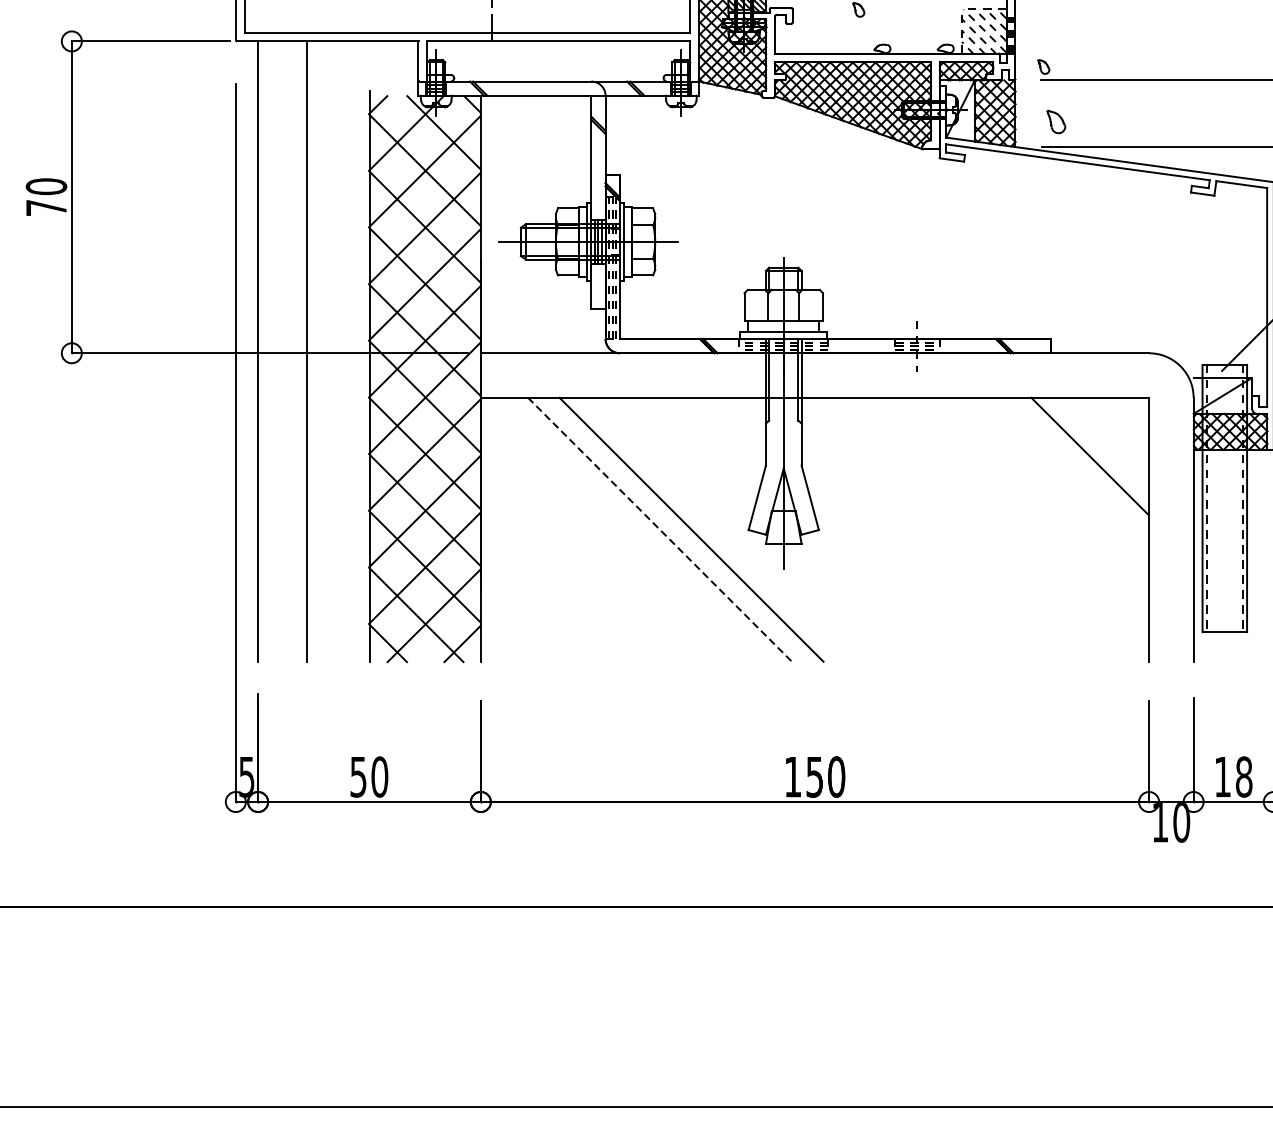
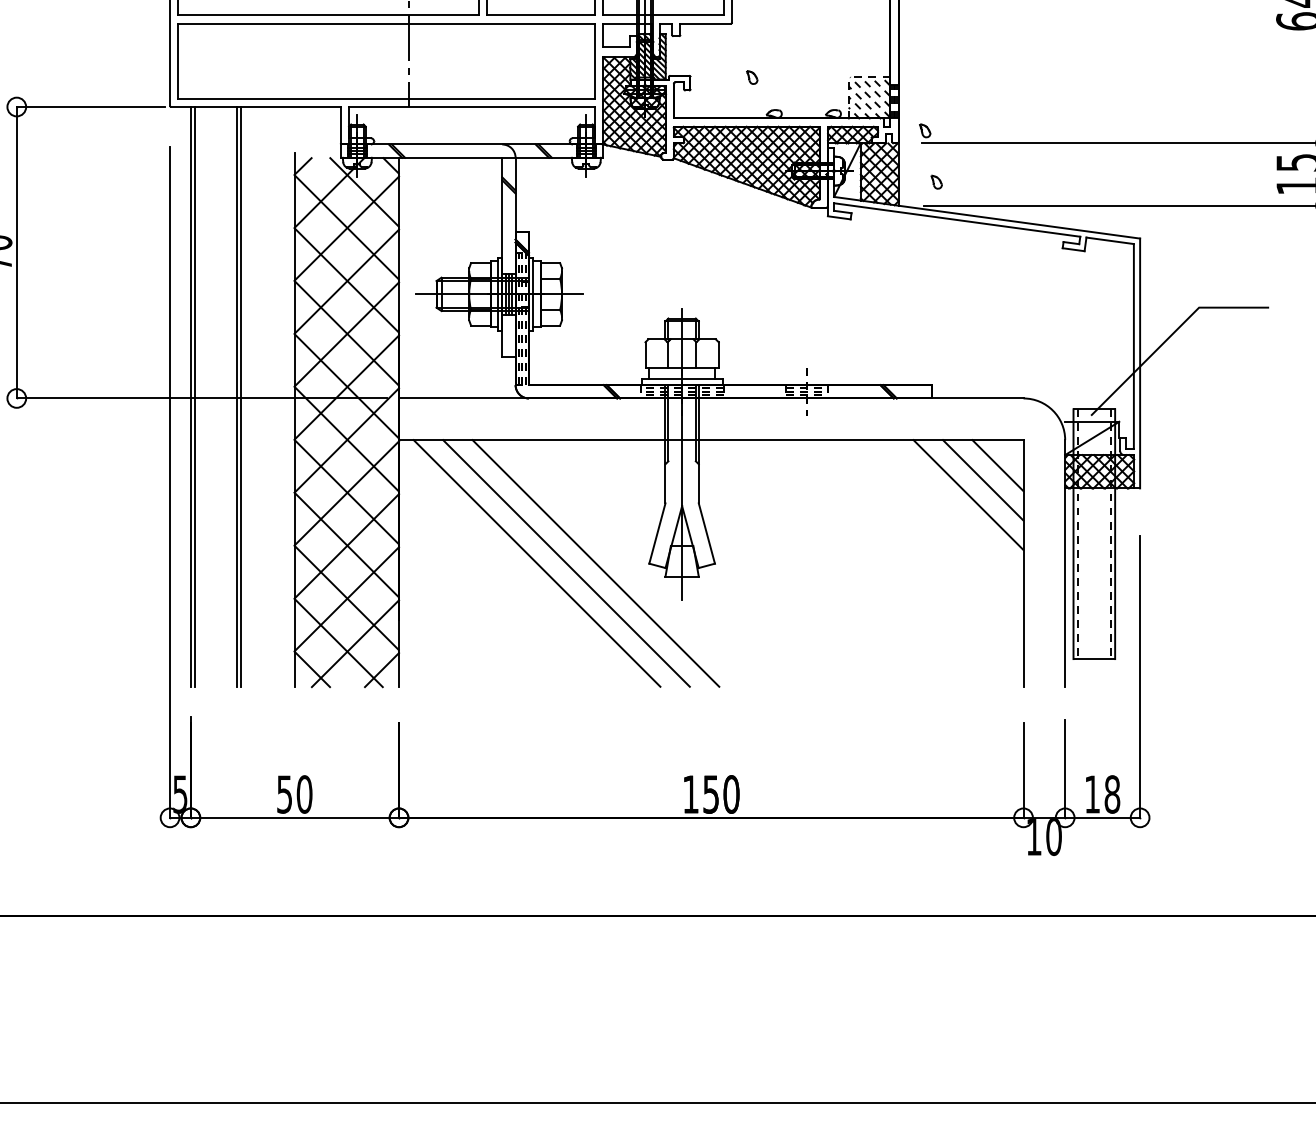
part: (1055, 121) -> (936, 181), size x0.62
line: (263, 351) -> (195, 396), added
line: (311, 351) -> (240, 396), added
line: (1121, 425) -> (997, 465), added
line: (1105, 441) -> (982, 480), added
line: (627, 529) -> (536, 563), added
line: (660, 529) -> (566, 563), dashed -> solid

